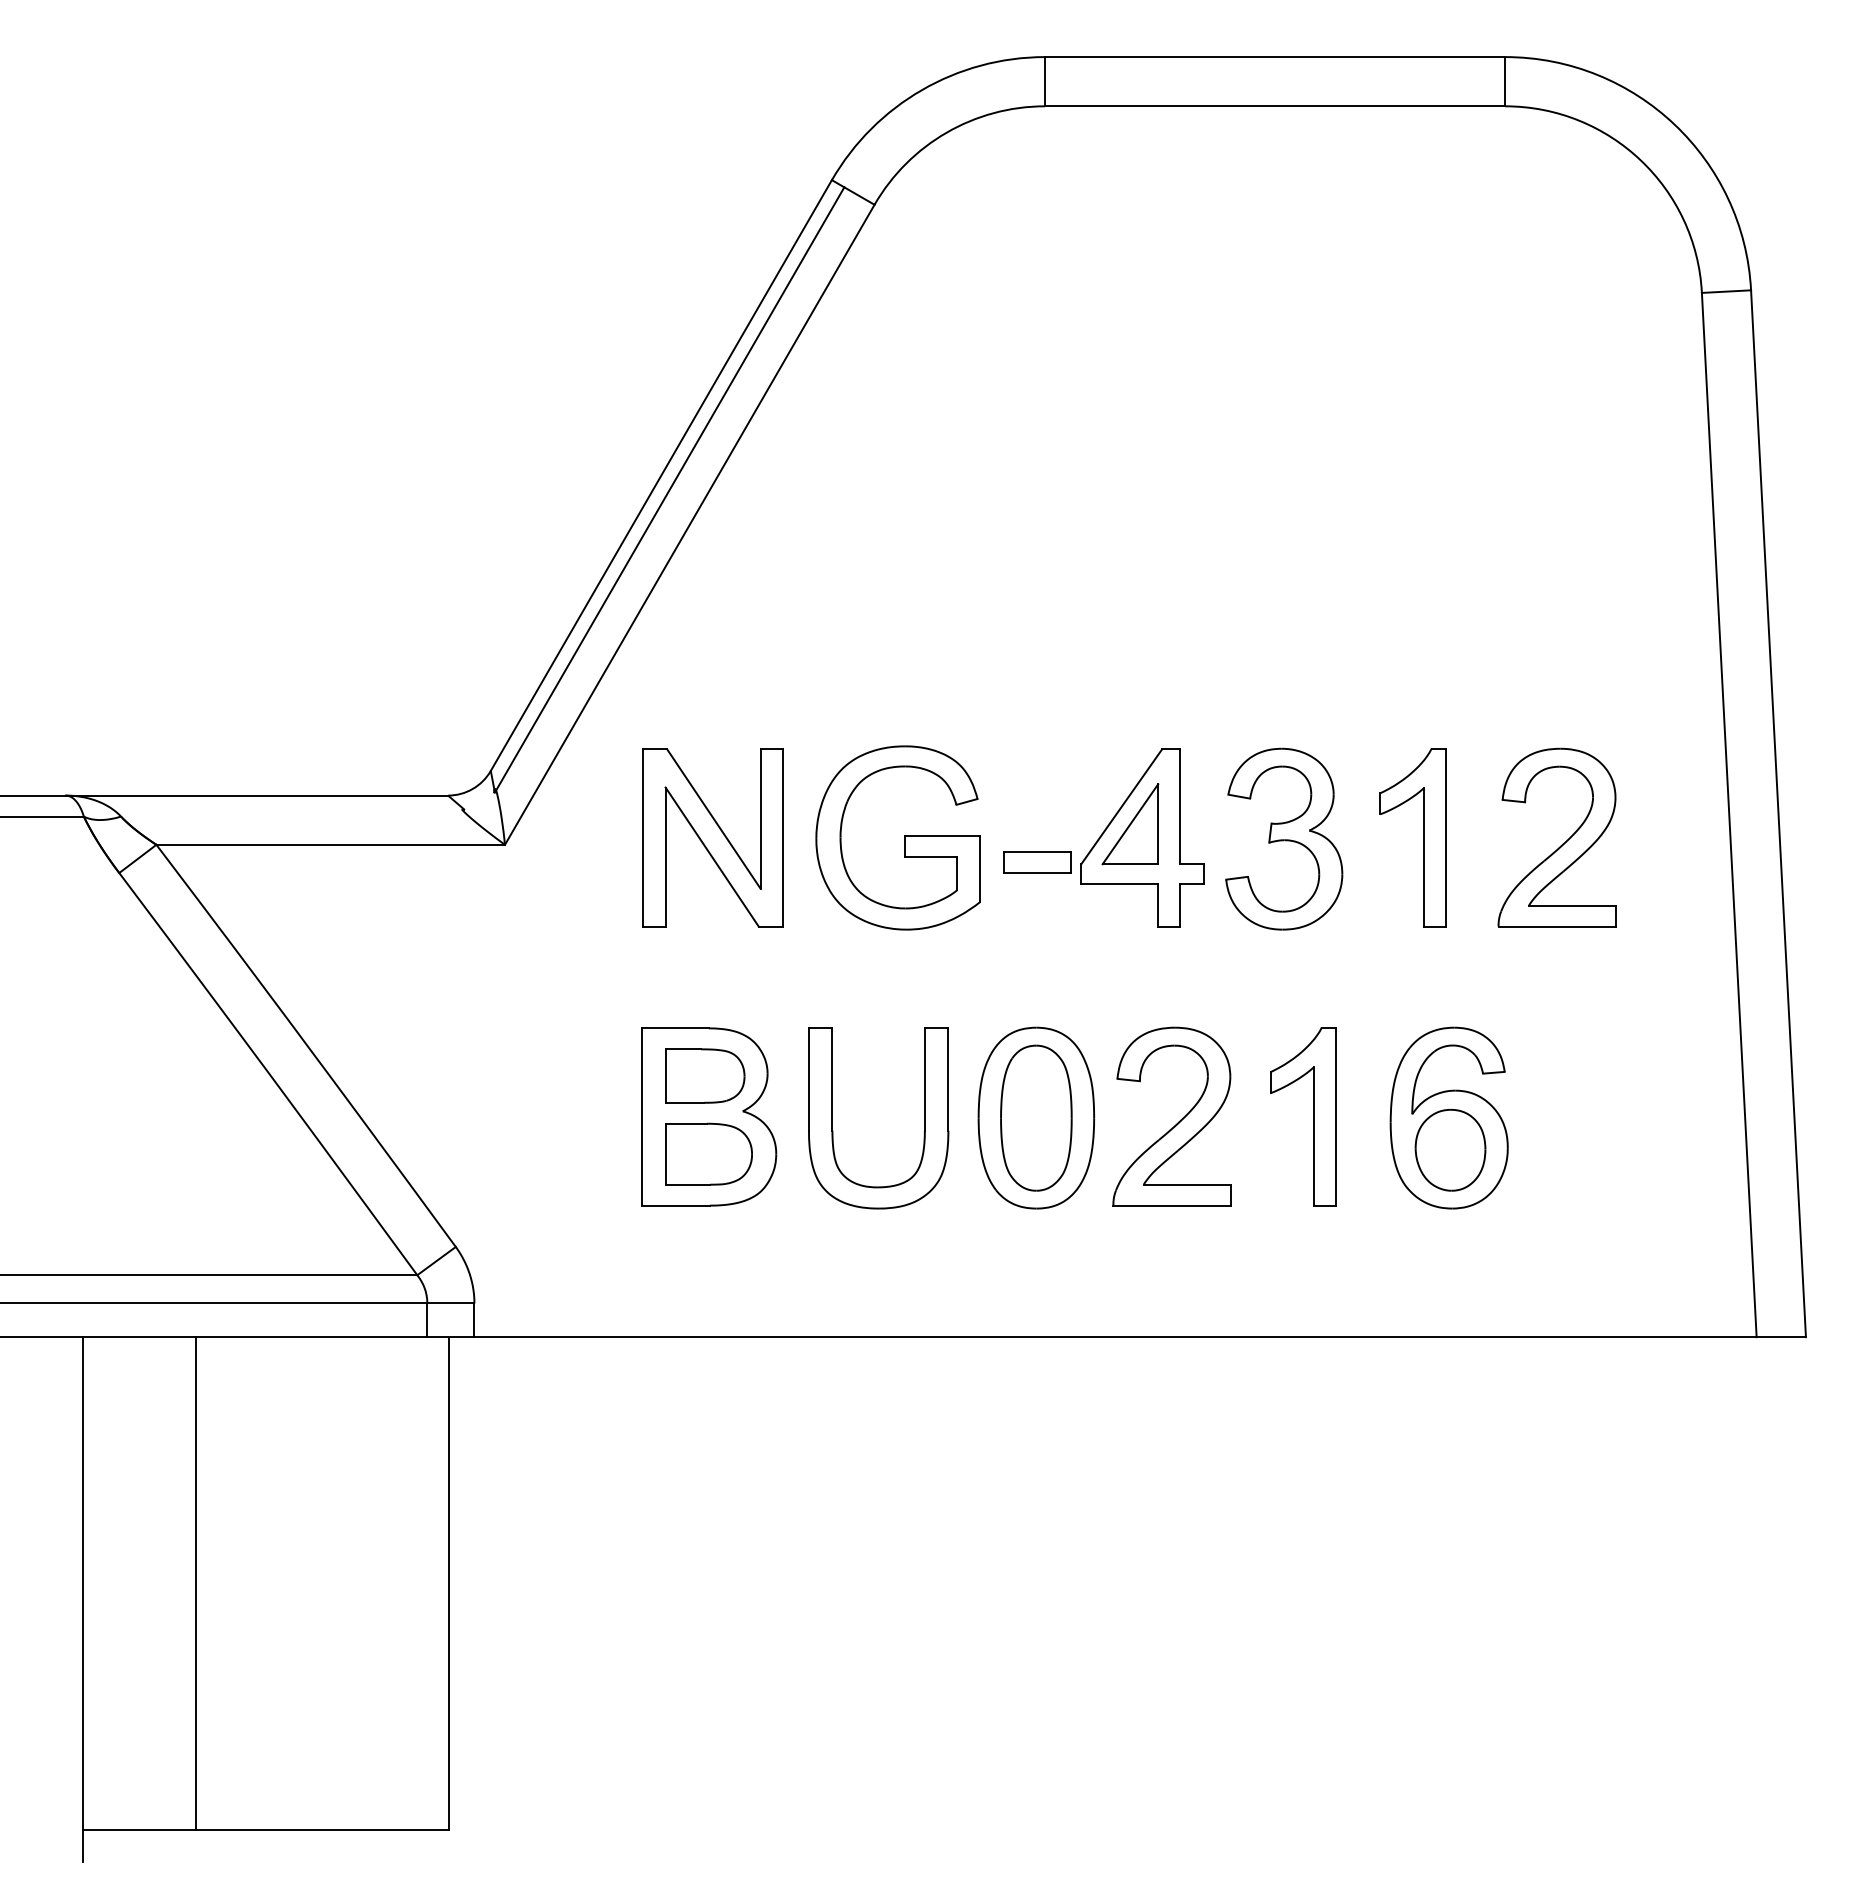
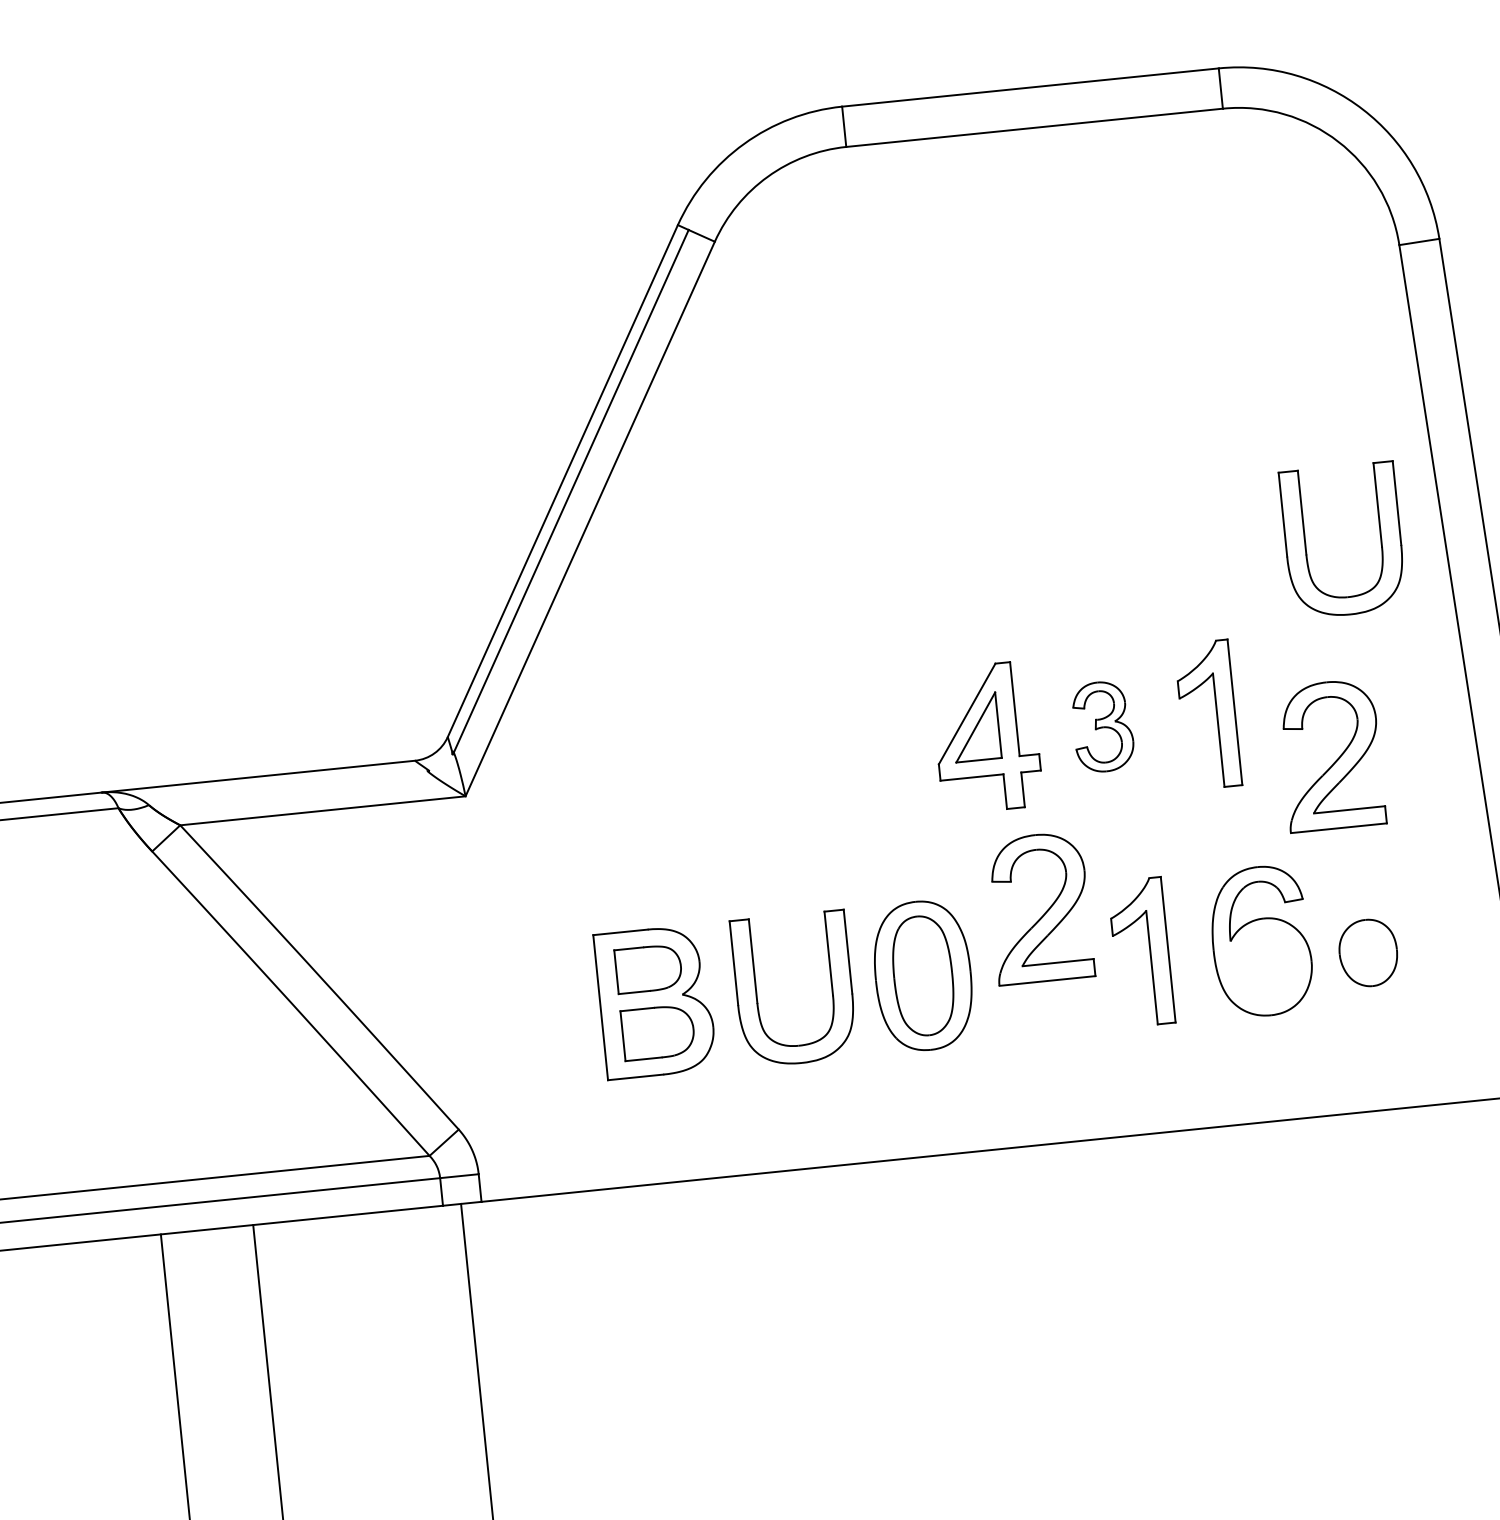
part: (1551, 643) -> (1305, 544), added
part: (712, 837) -> (634, 773), removed
part: (904, 837) -> (791, 757), removed
part: (1284, 838) -> (1103, 726), size x0.6
part: (1562, 843) -> (1336, 759), moved
part: (1037, 862) -> (902, 766), removed
part: (1177, 1122) -> (1045, 912), moved
part: (1450, 1150) -> (1368, 953), moved

